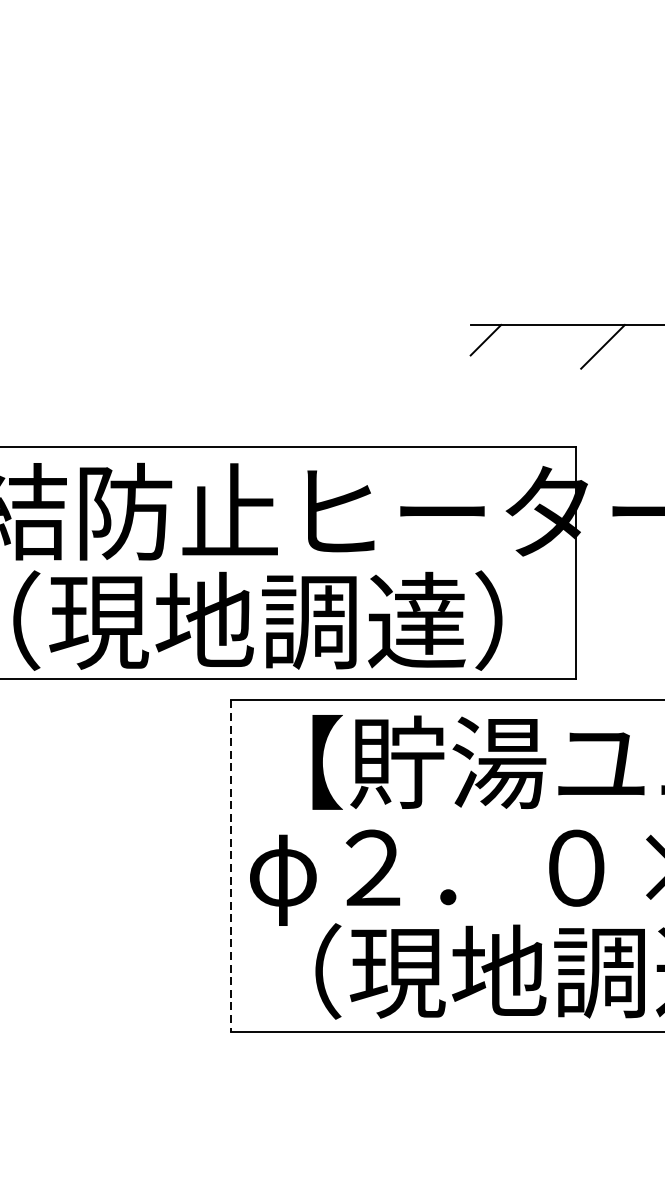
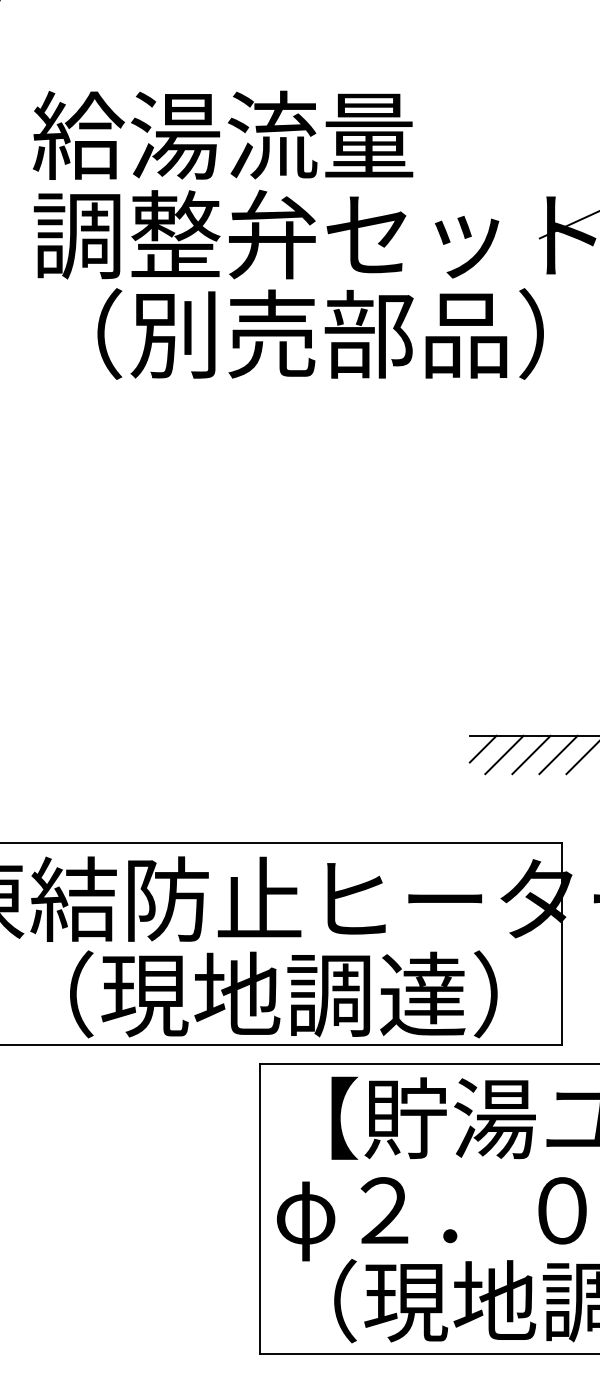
line: (510, 346) -> (504, 754), added
line: (541, 346) -> (531, 754), added
line: (572, 346) -> (558, 754), added
line: (231, 866) -> (260, 1209), dashed -> solid

